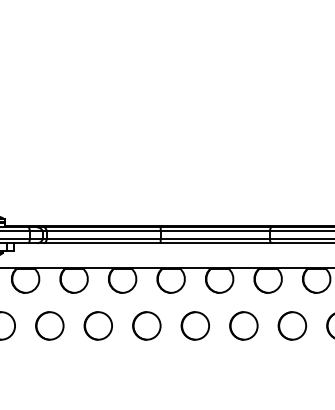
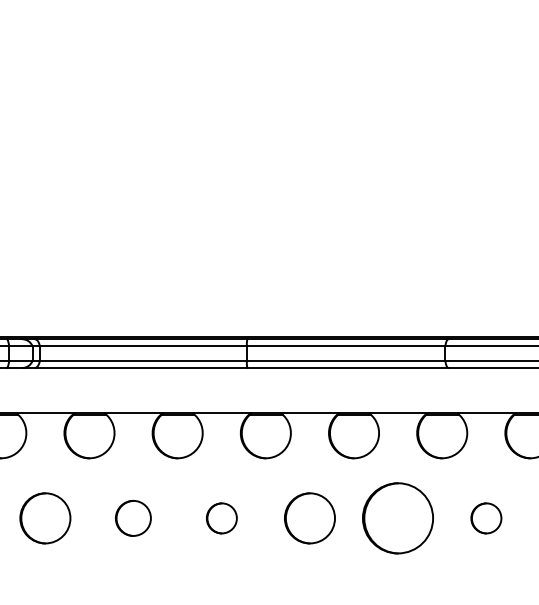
circle: (97, 325) -> (132, 517), size x0.7
circle: (146, 325) -> (221, 517), size x0.6
circle: (243, 325) -> (397, 517), size x1.4
part: (292, 325) -> (486, 517), size x0.6

